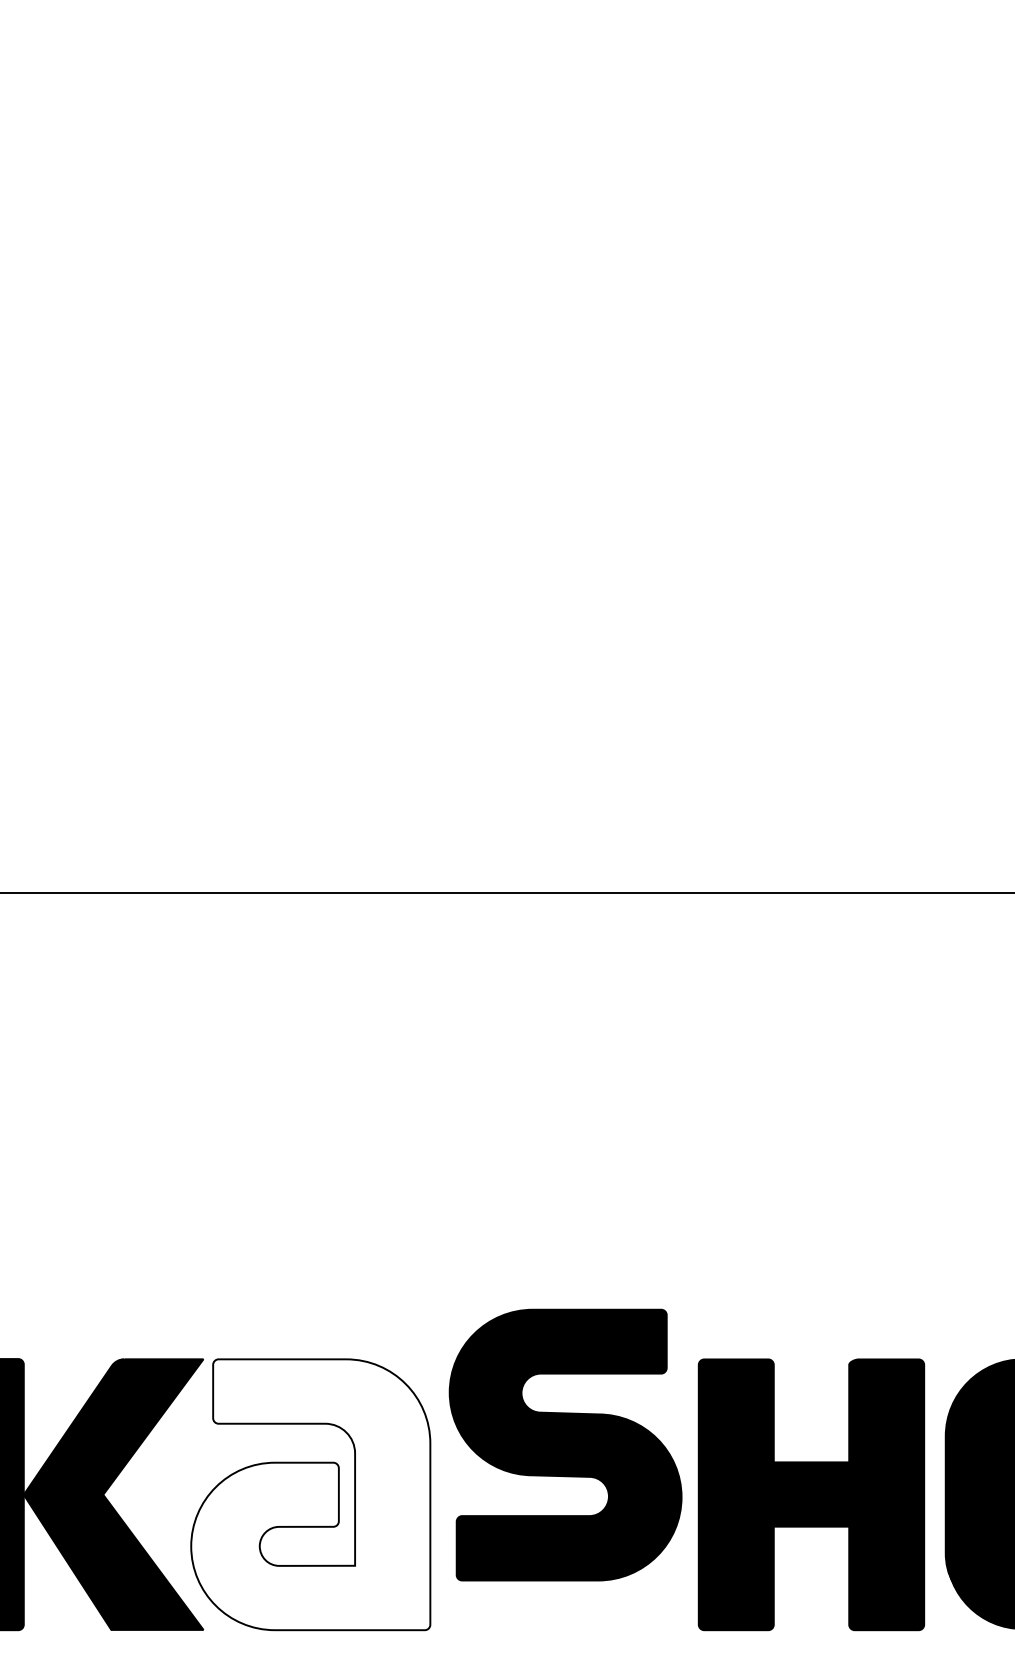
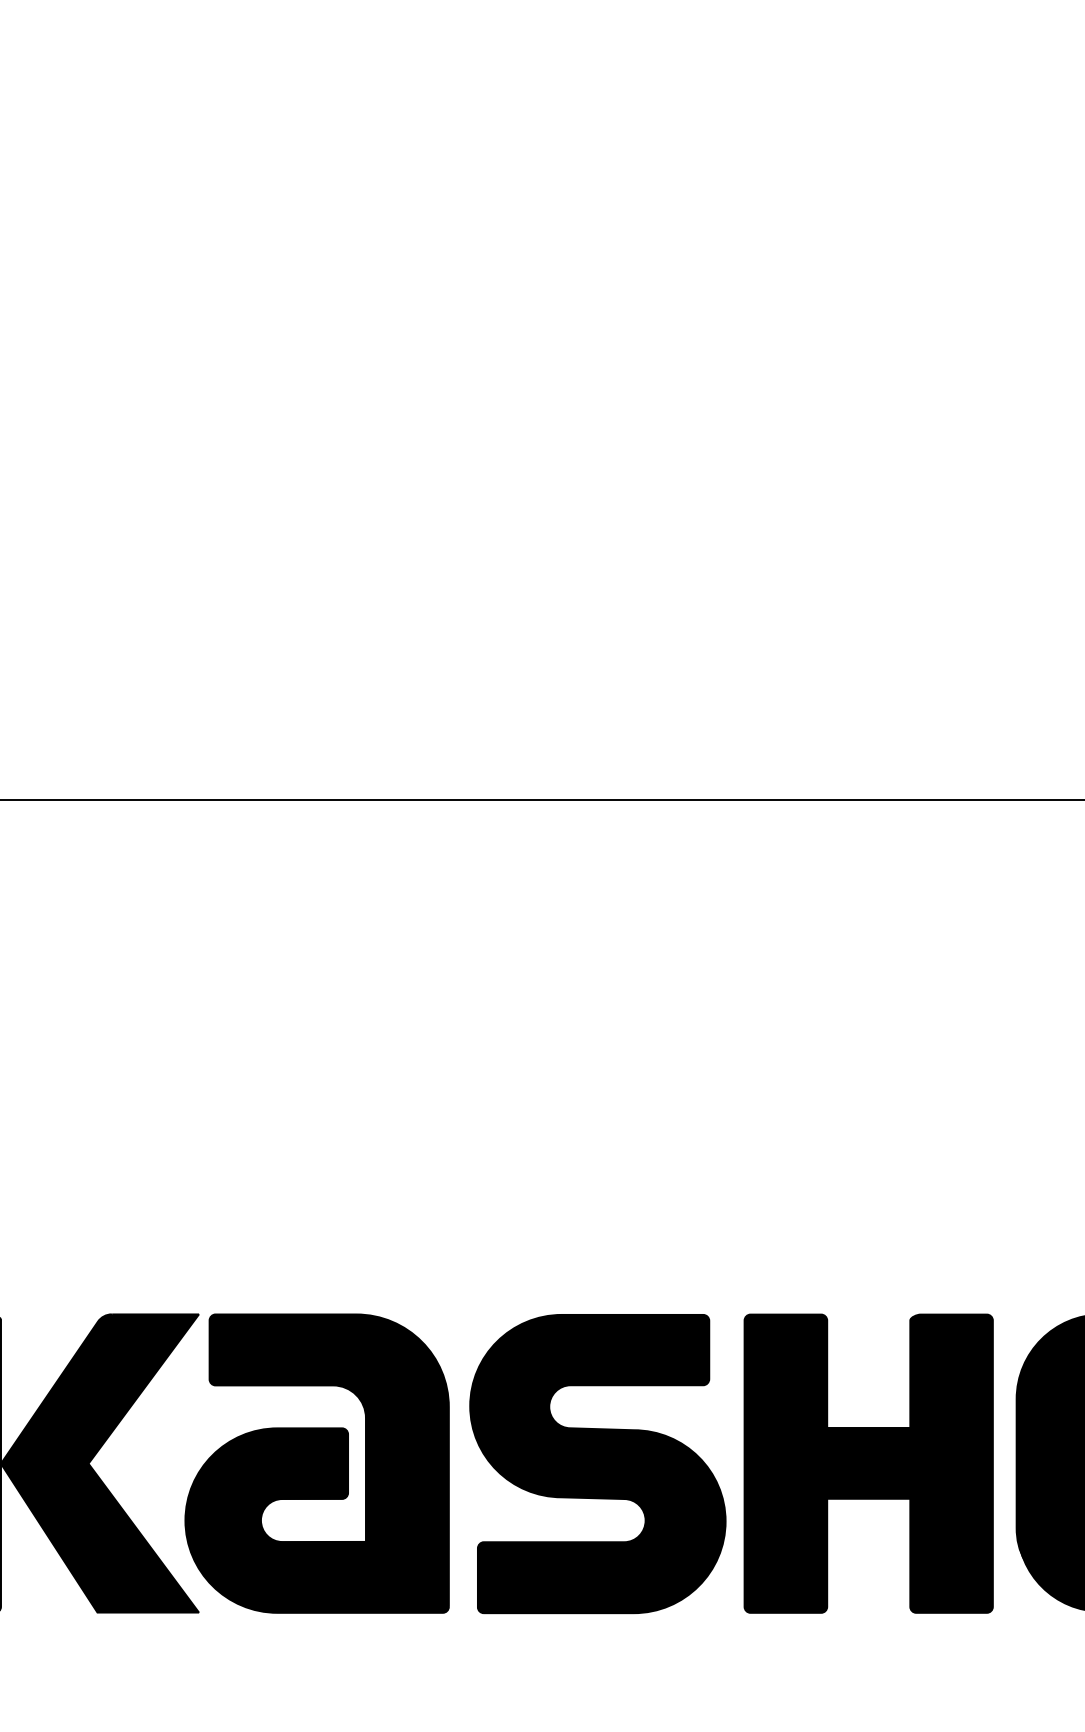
part: (565, 1444) -> (597, 1463), moved
fill: (310, 1494) -> (316, 1463), added

